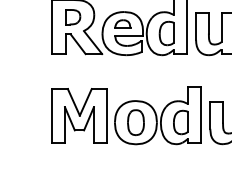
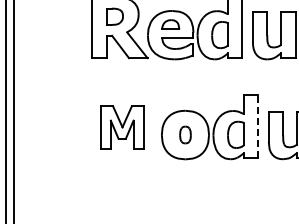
part: (79, 115) -> (122, 127), size x0.7
line: (201, 115) -> (258, 126), solid -> dashed
part: (135, 122) -> (185, 134), size x0.6

